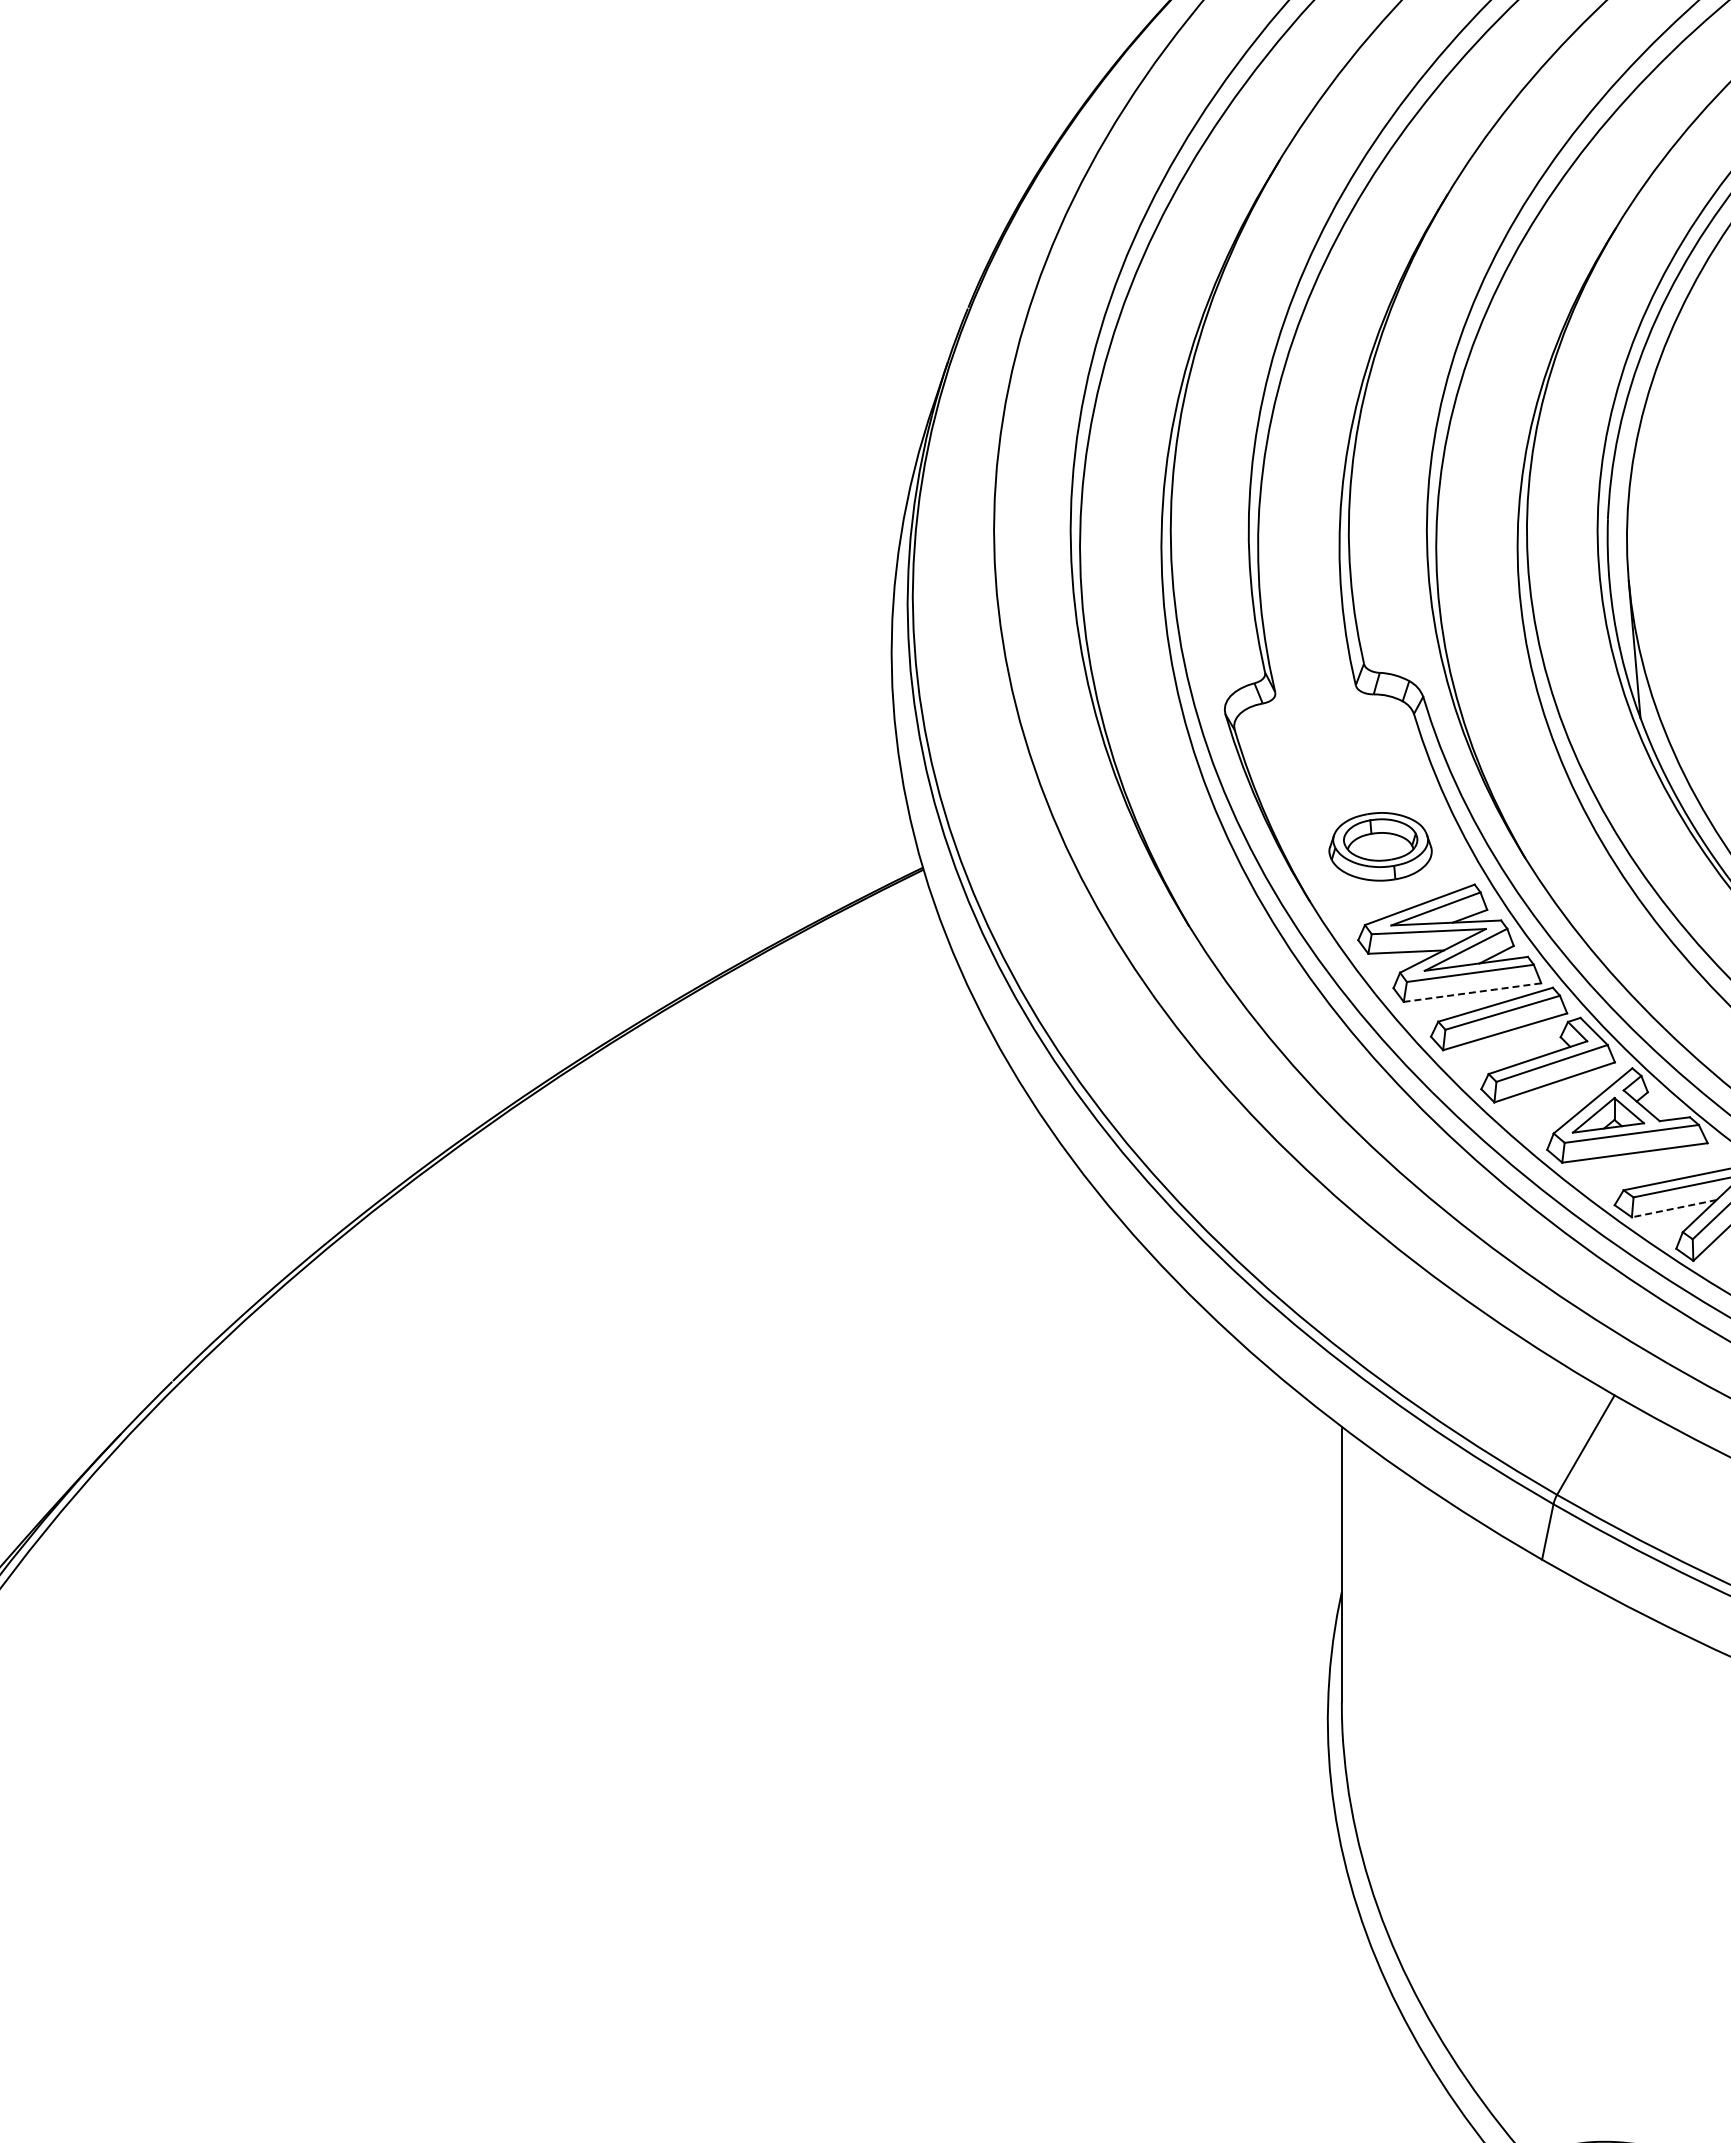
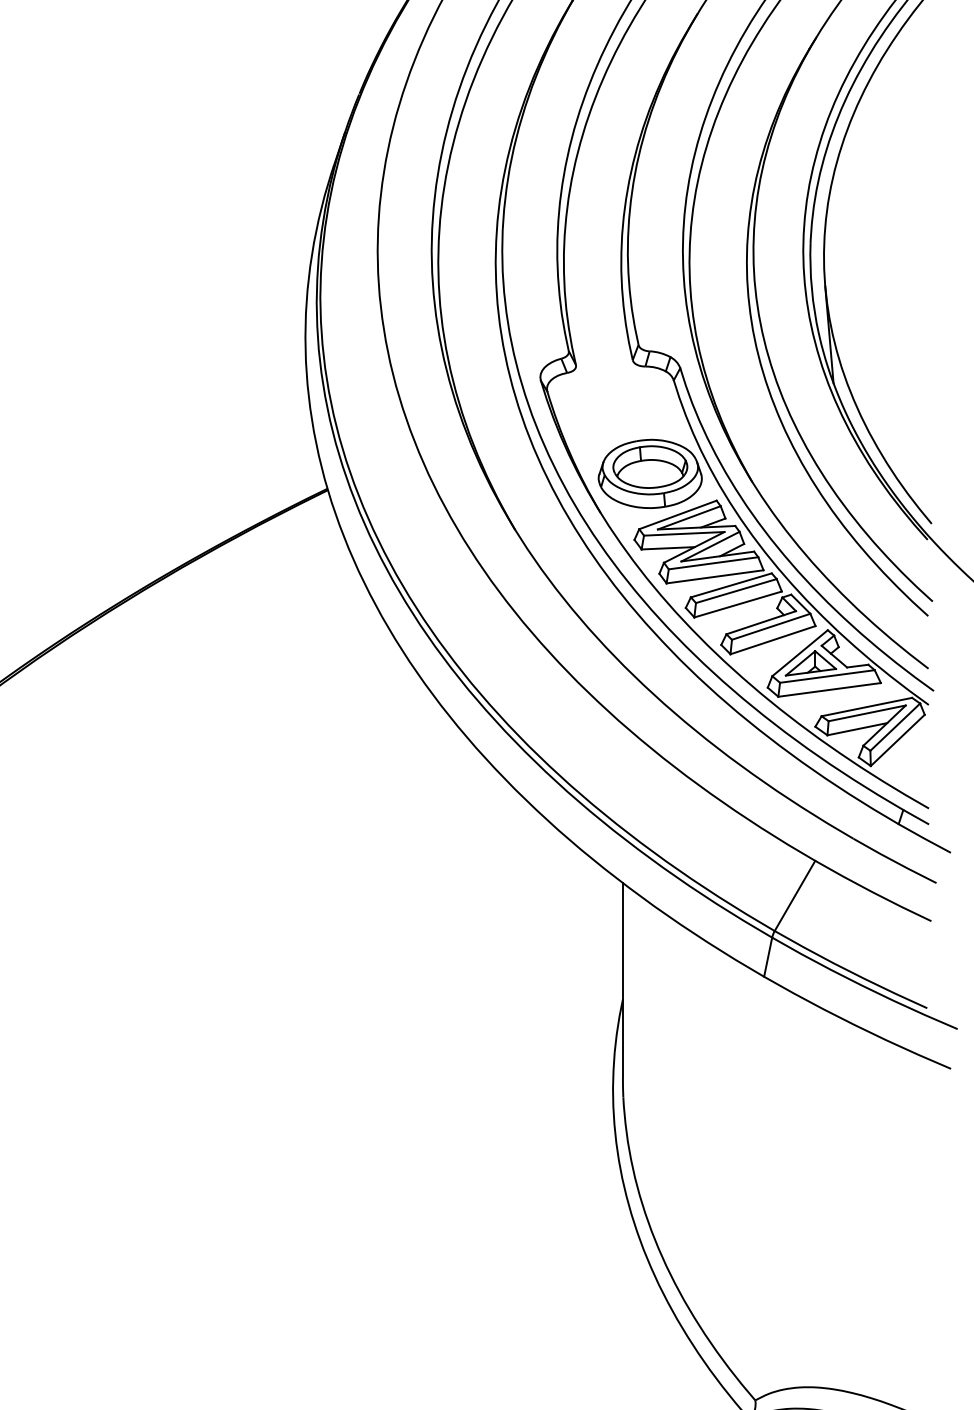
part: (1380, 846) -> (650, 473), size x1.43
line: (1472, 992) -> (715, 576), dashed -> solid
line: (1673, 1208) -> (856, 729), dashed -> solid

